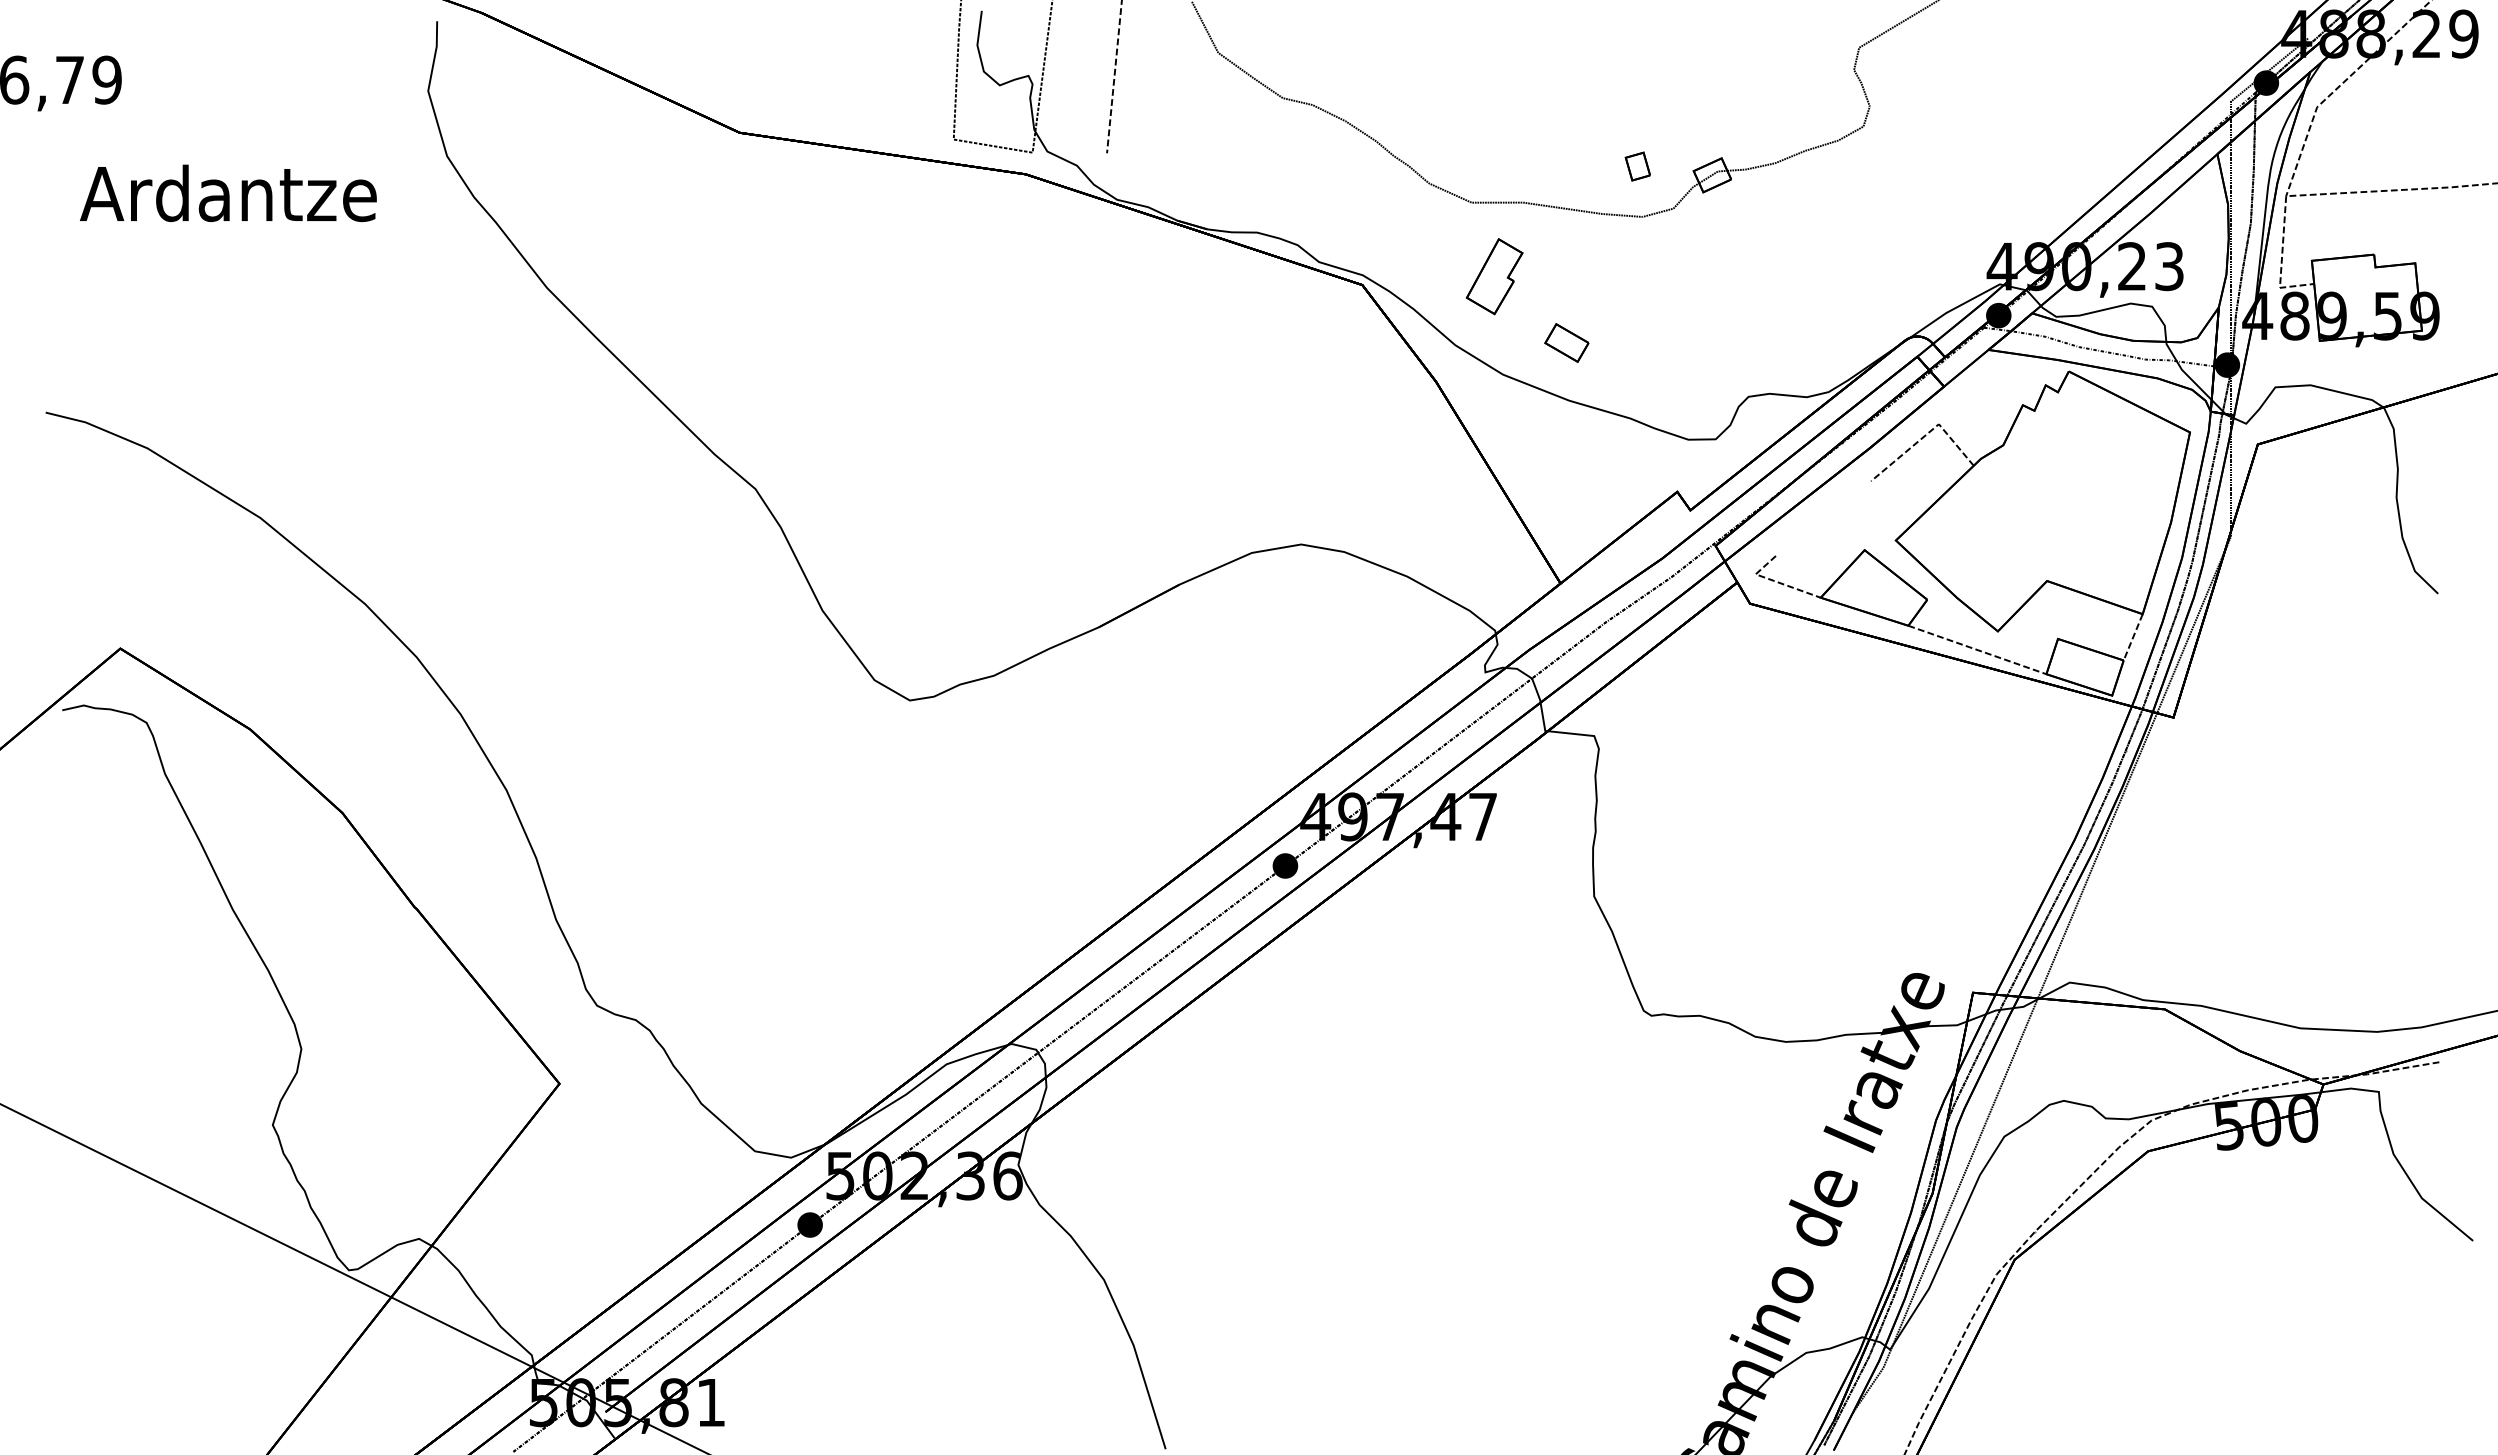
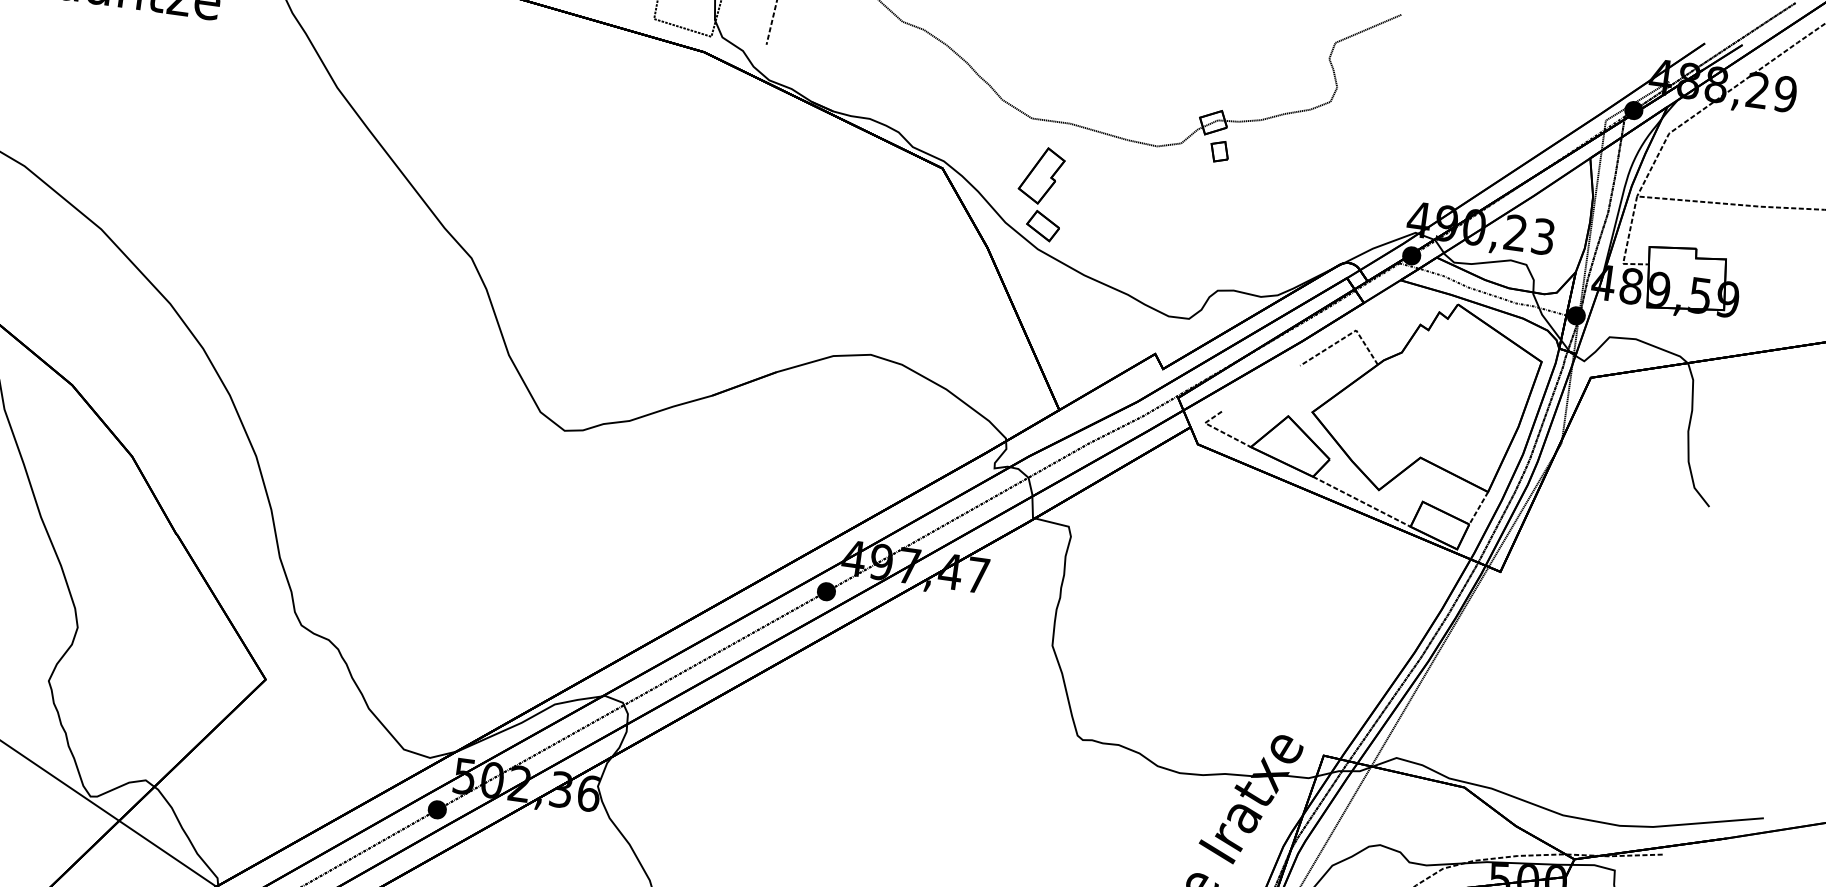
part: (1637, 166) -> (1219, 151), moved
part: (1566, 342) -> (1042, 225), moved

